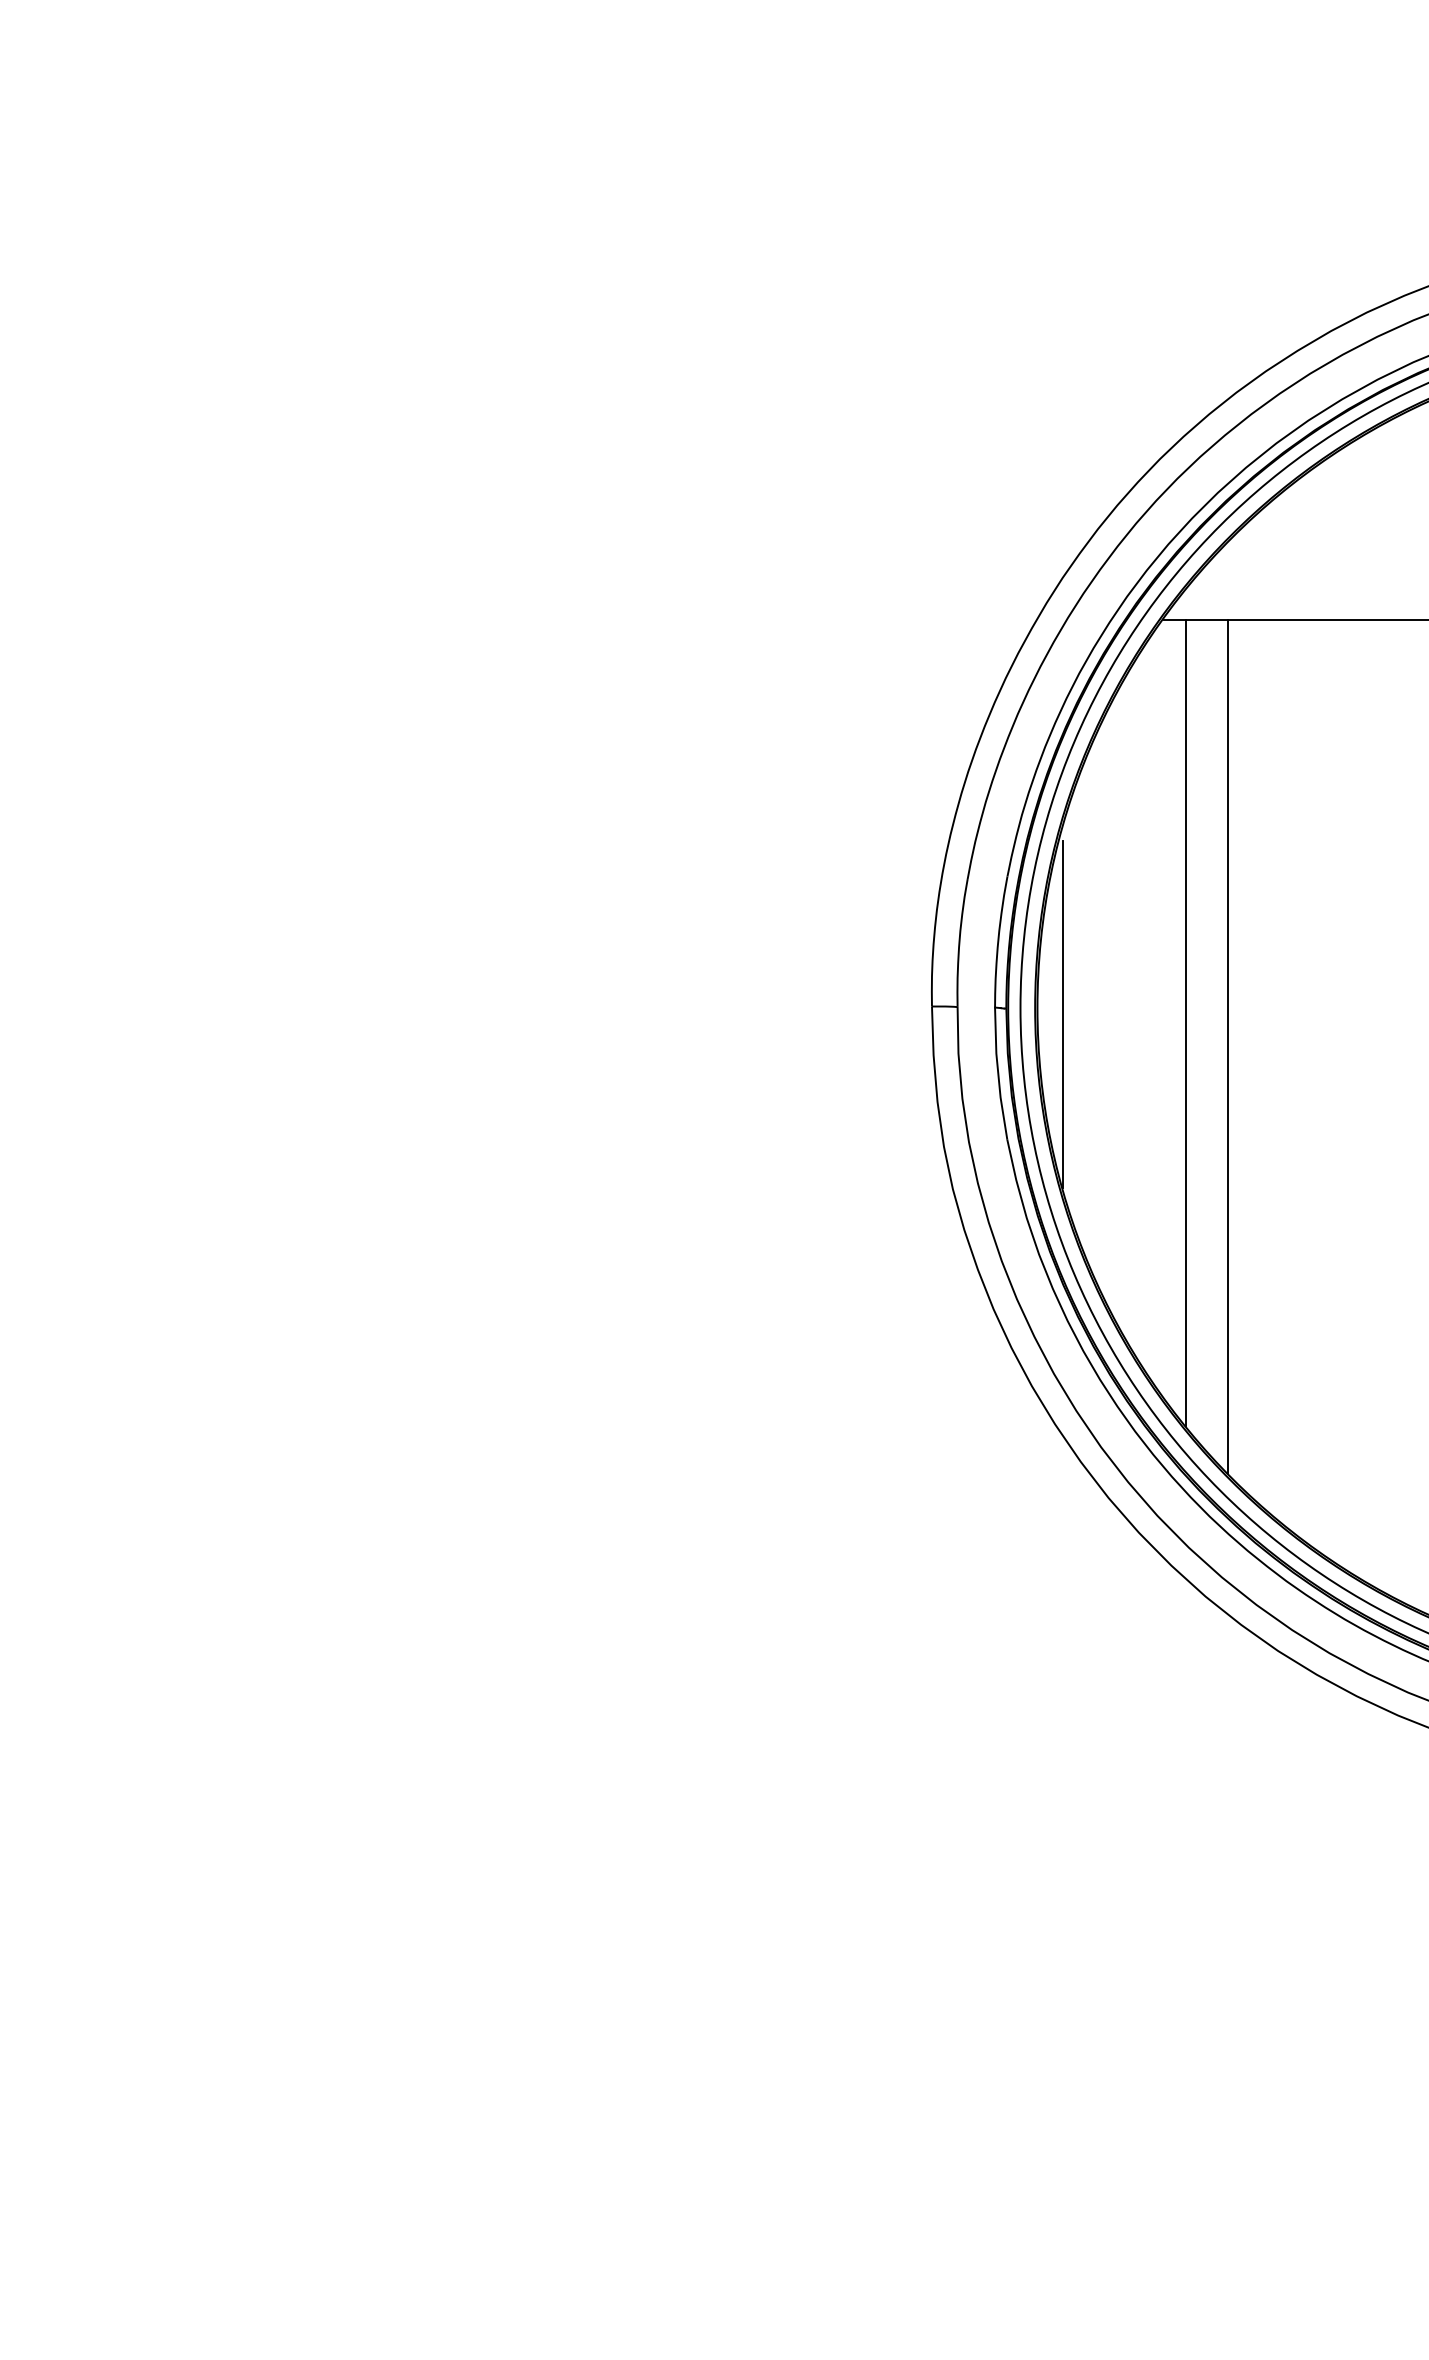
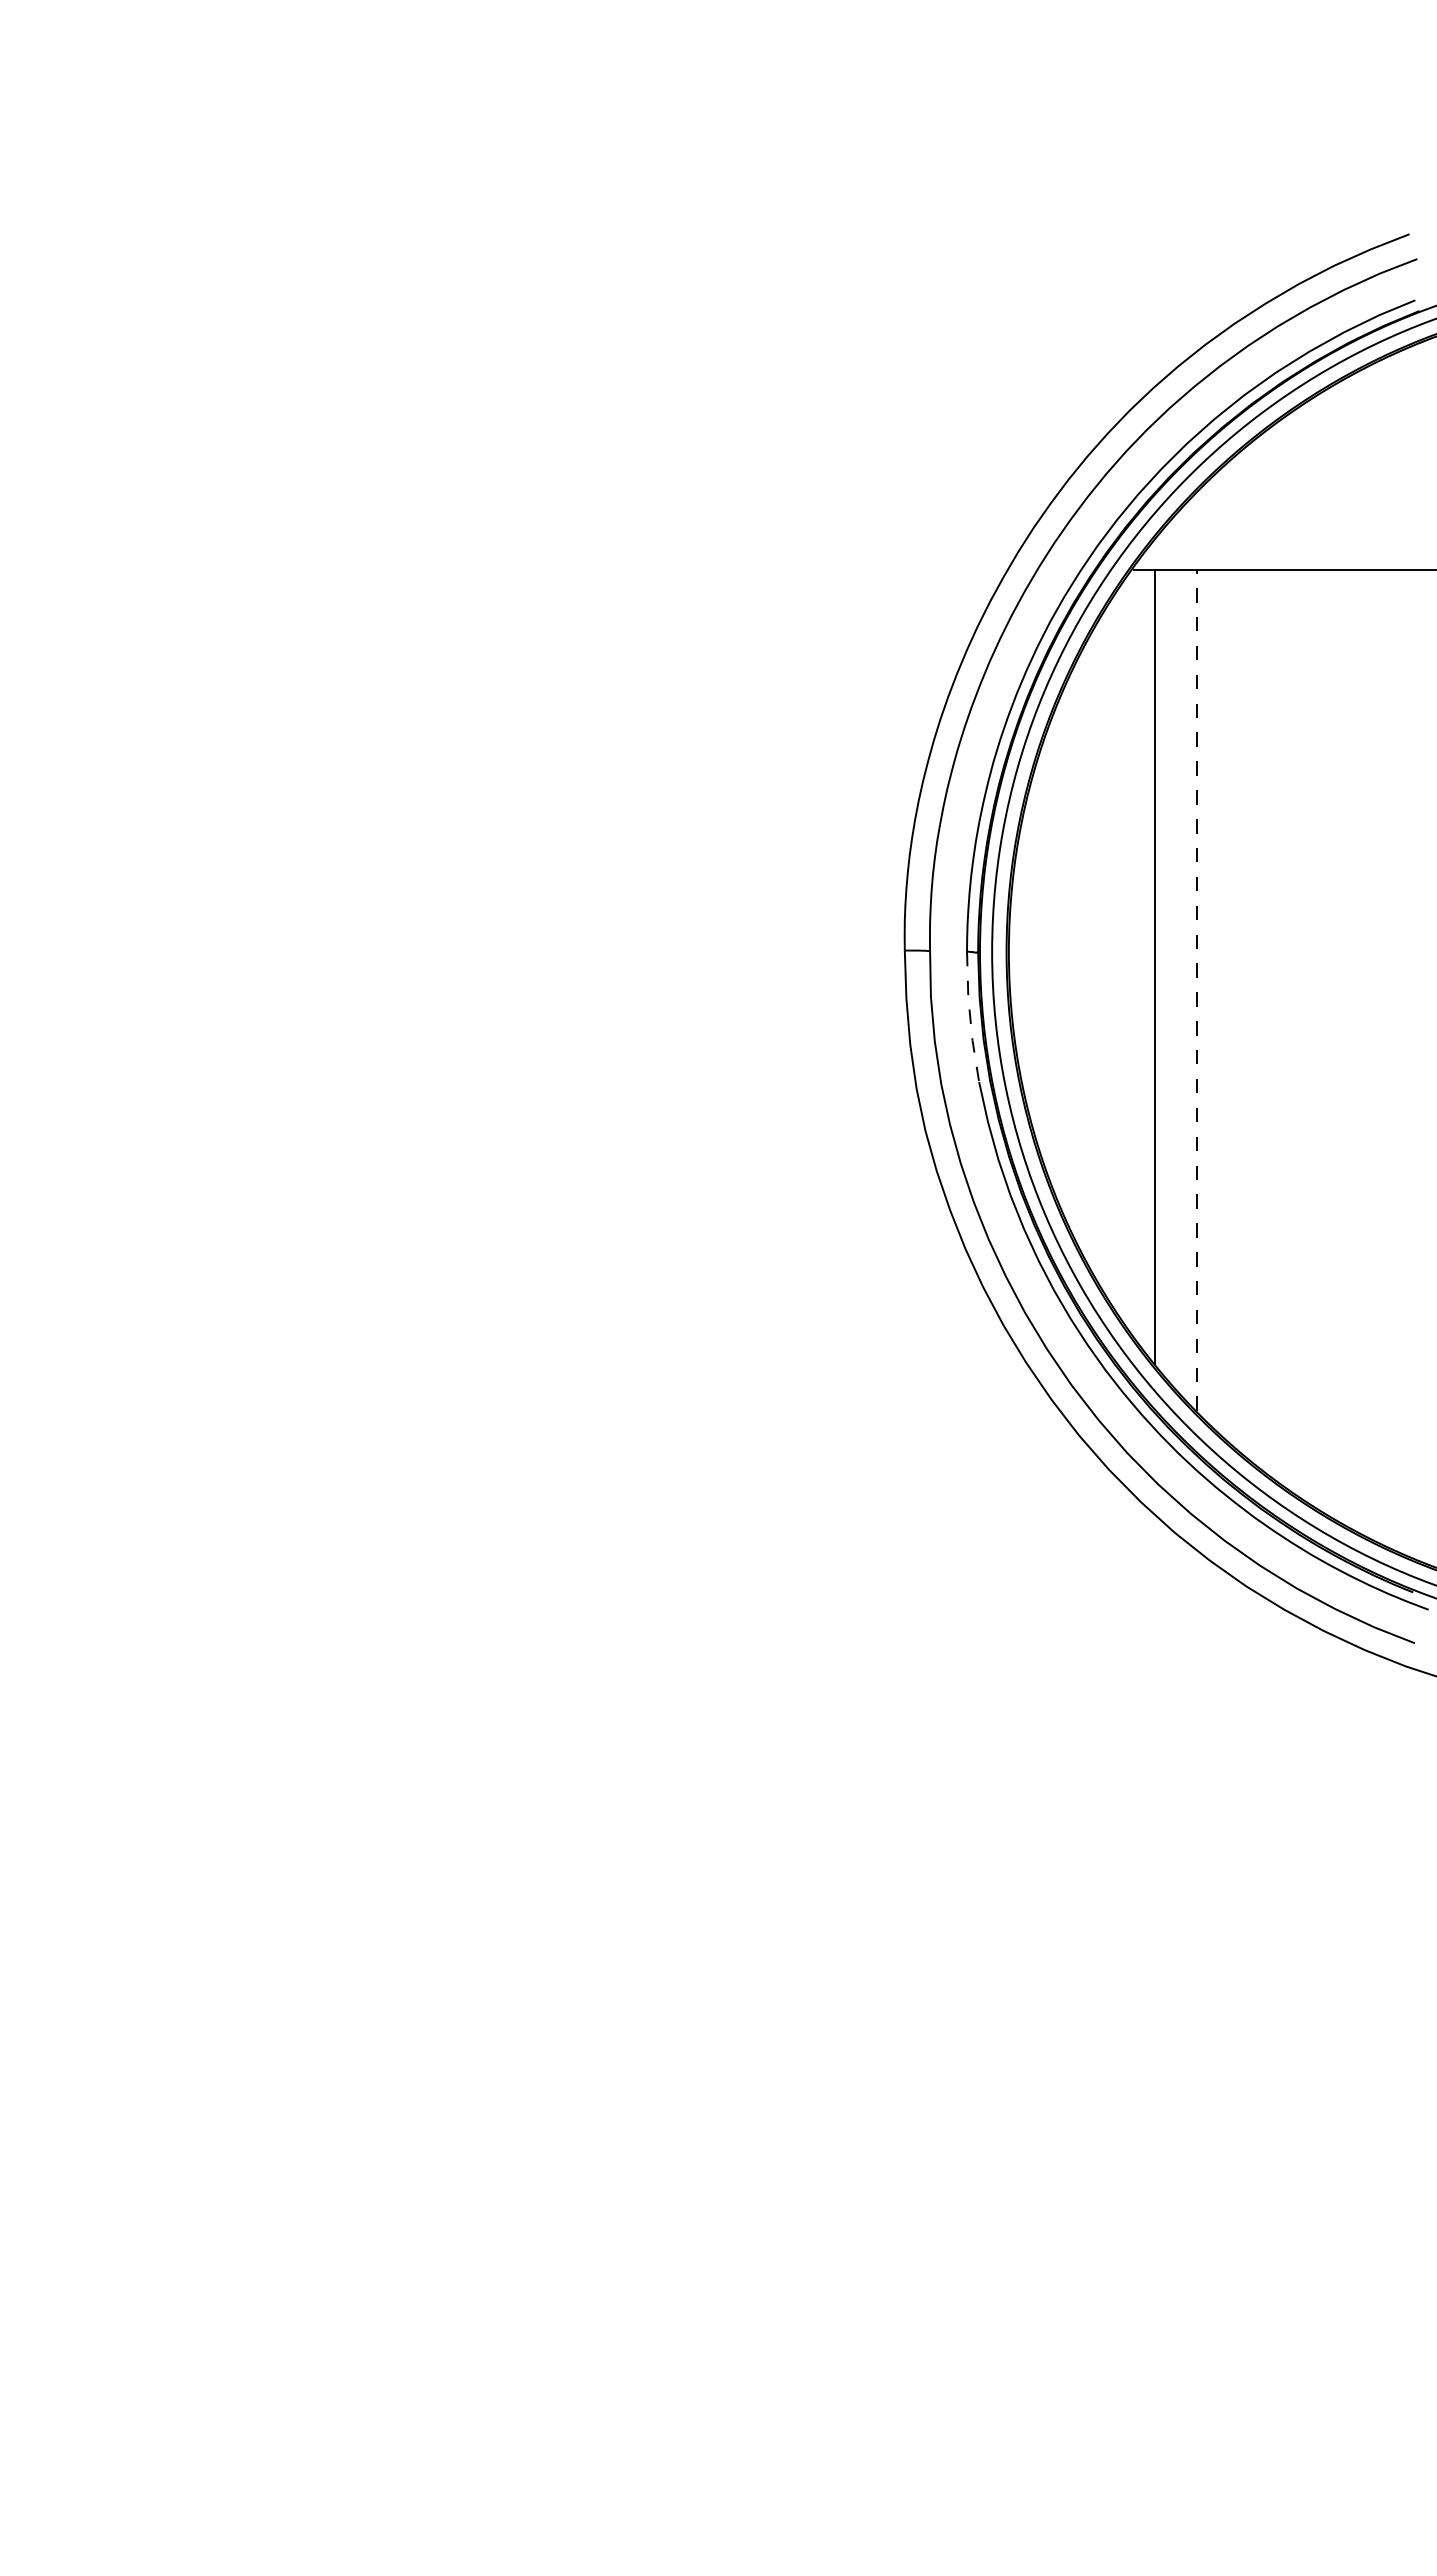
line: (1062, 1013) -> (1033, 957), removed
line: (1227, 1046) -> (1196, 990), solid -> dashed
line: (998, 1074) -> (970, 1017), solid -> dashed

